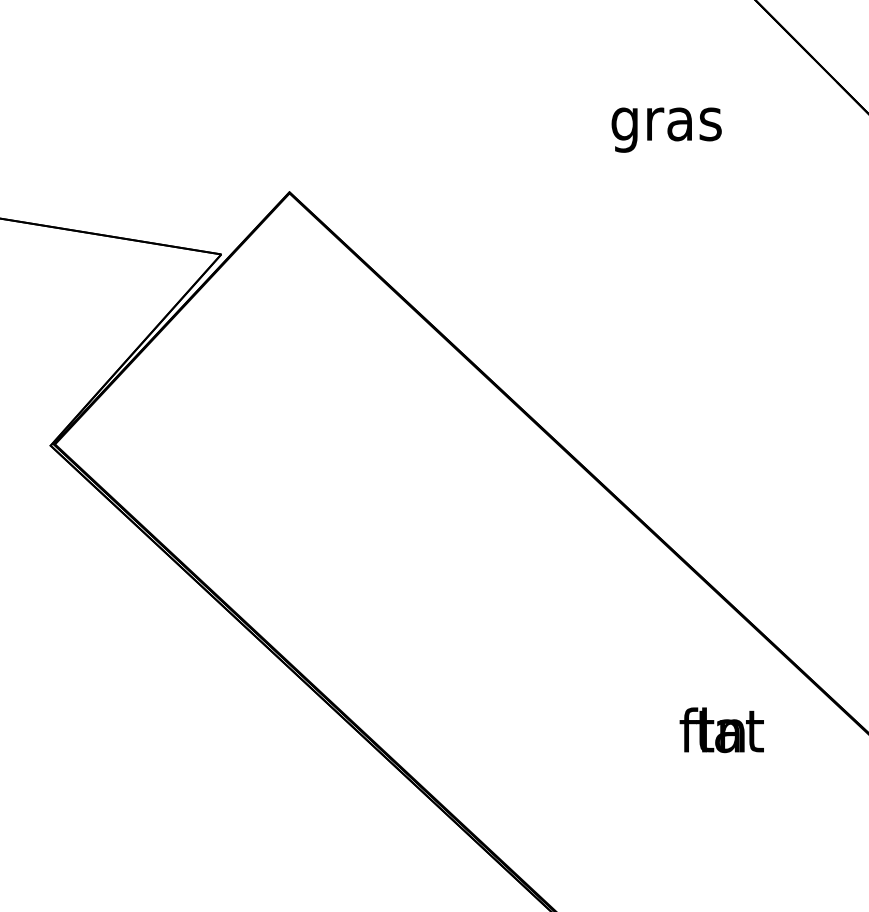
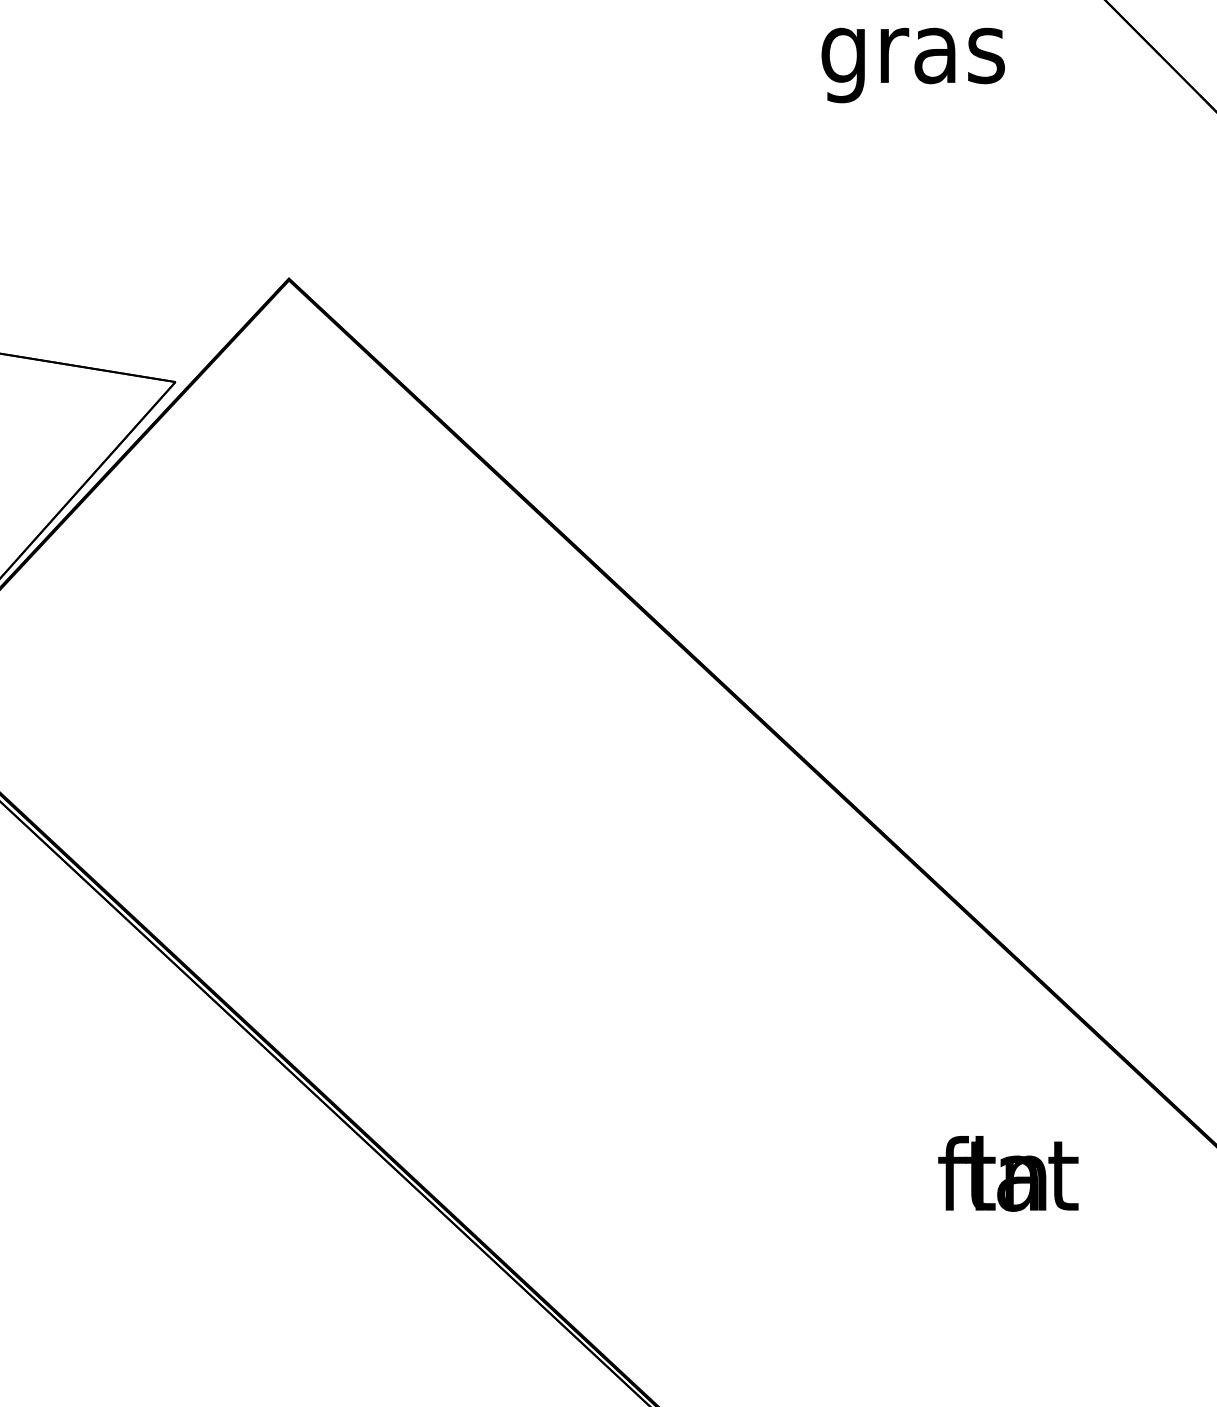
text: (666, 129) -> (912, 64), moved

